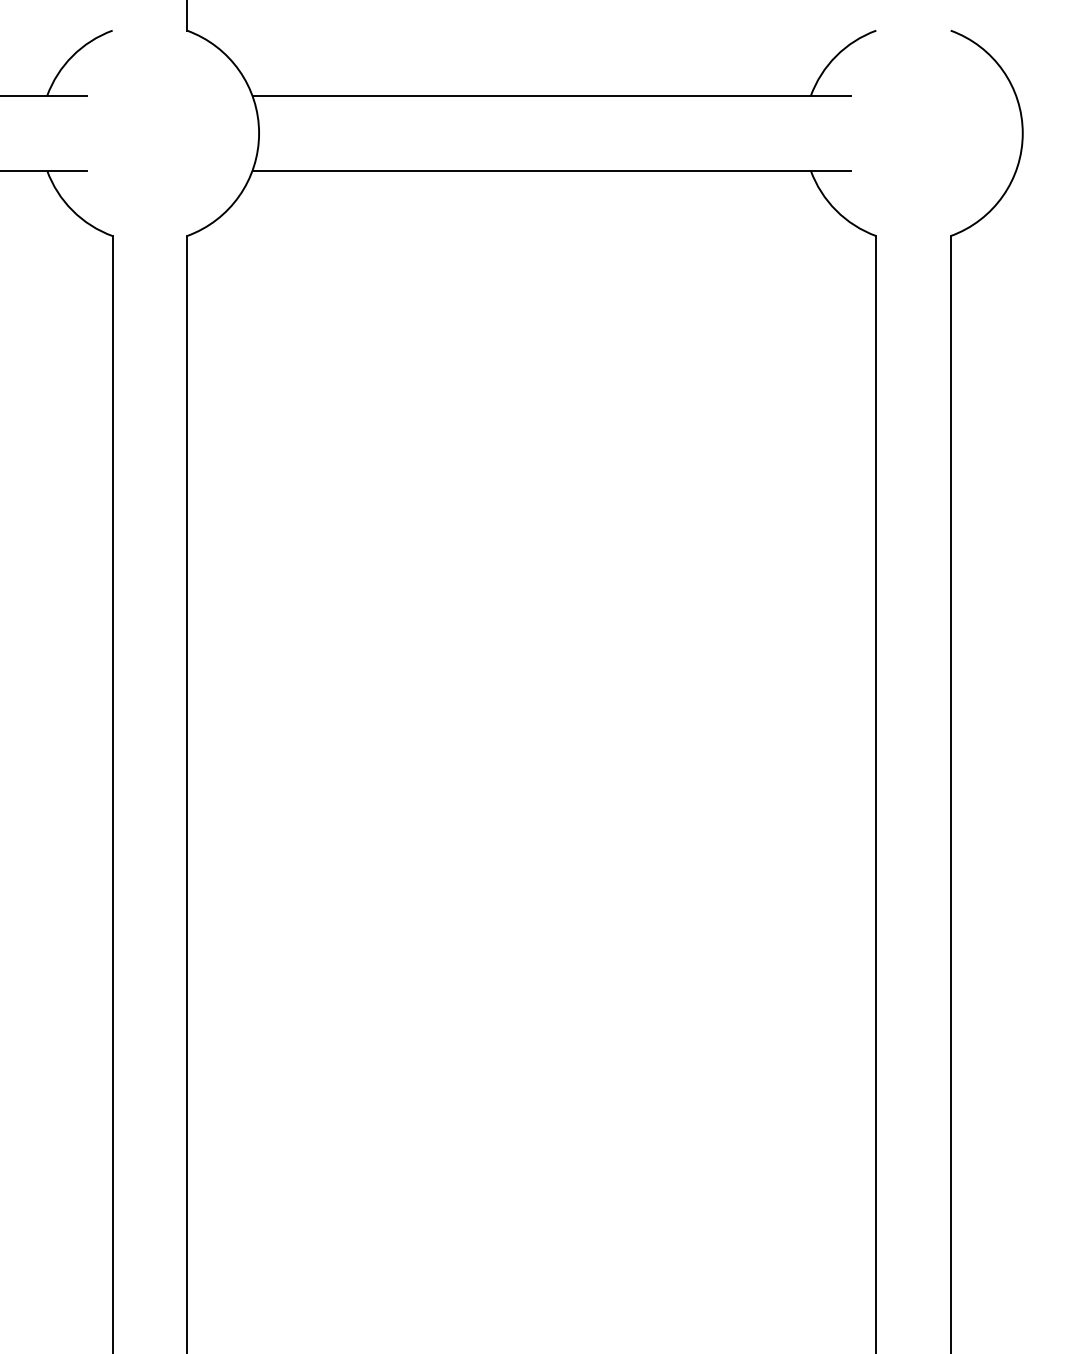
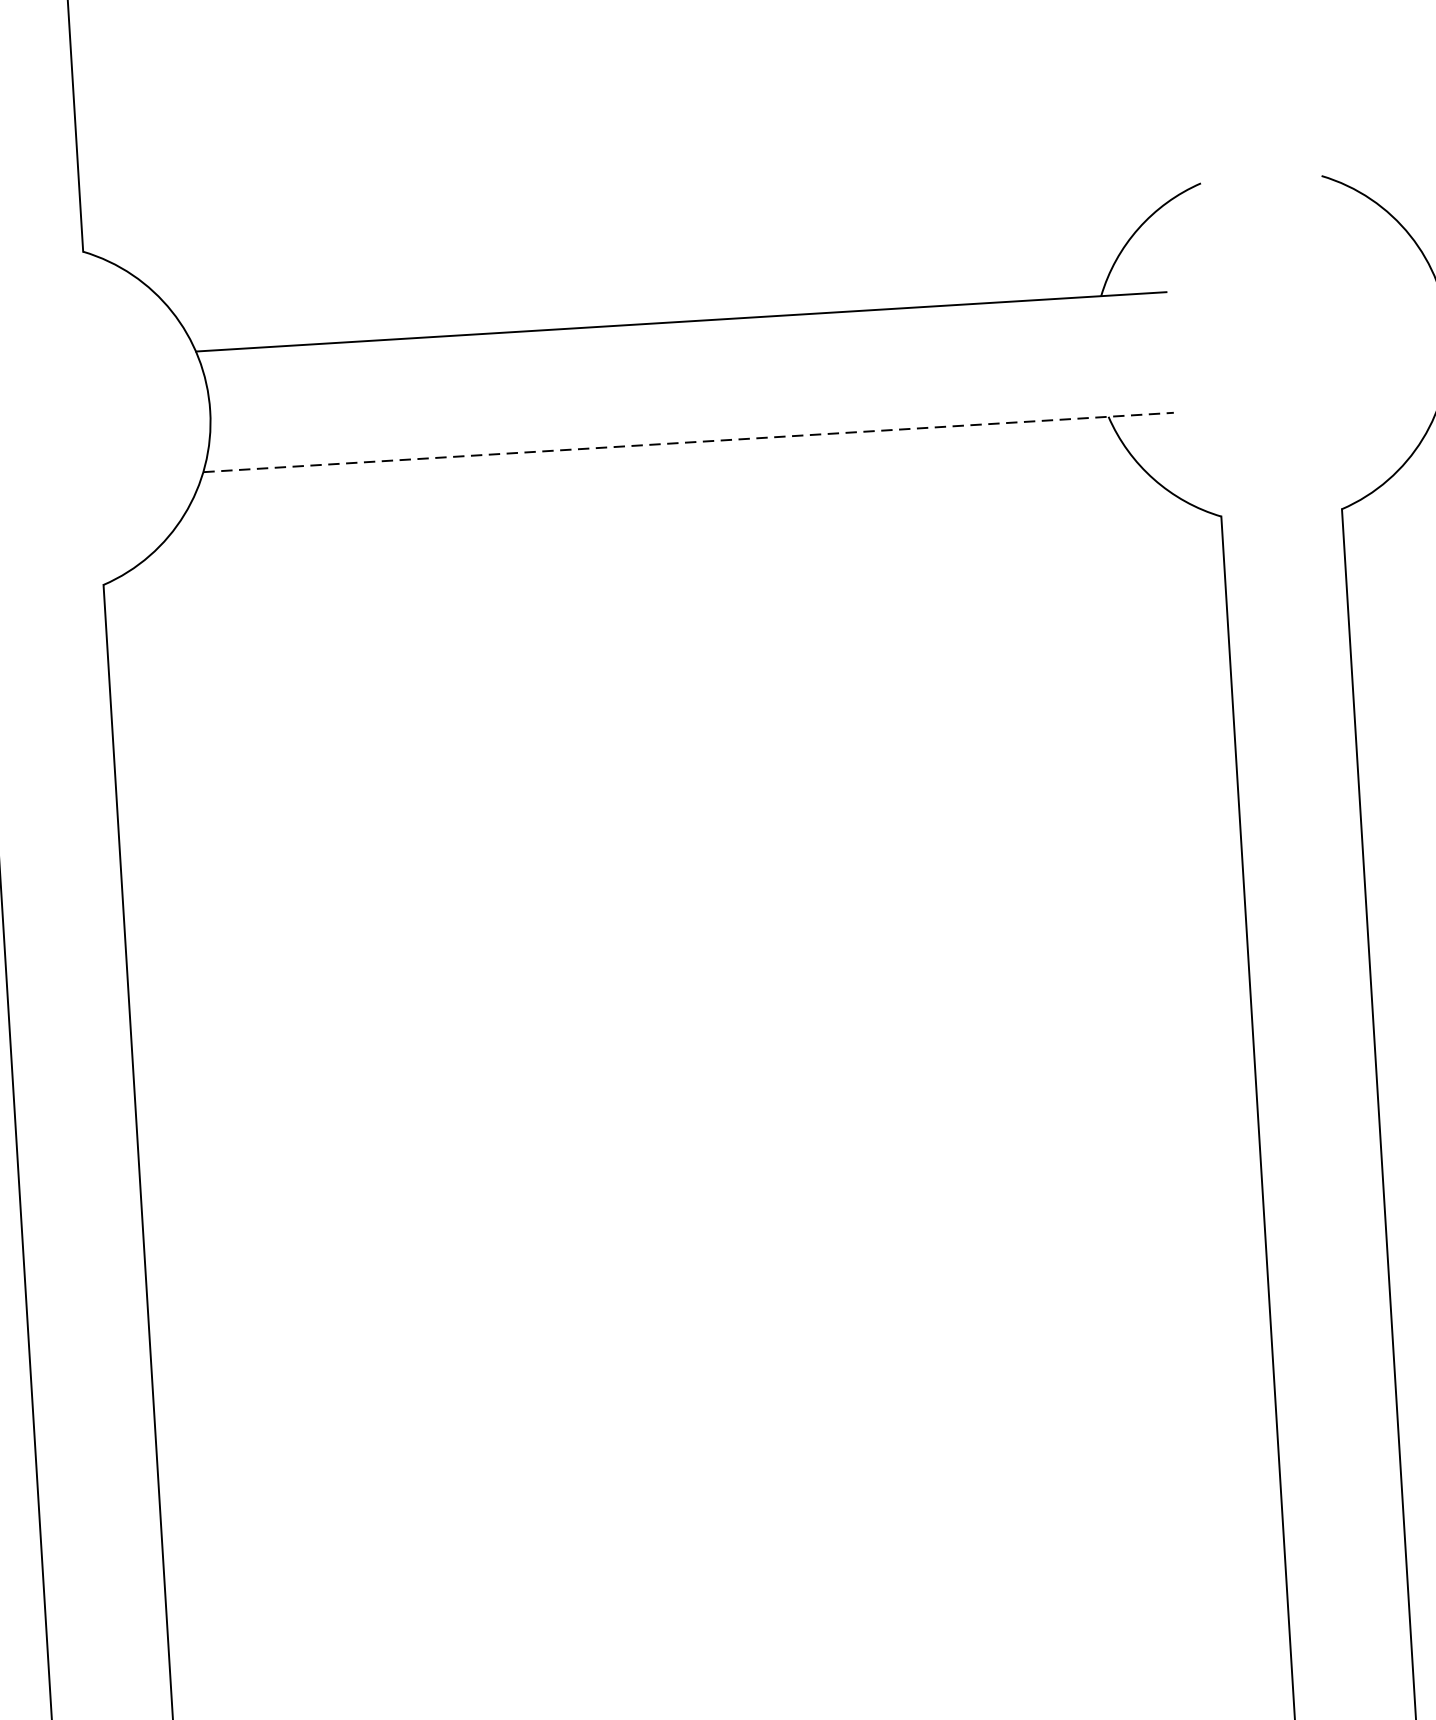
line: (552, 170) -> (689, 442), solid -> dashed

